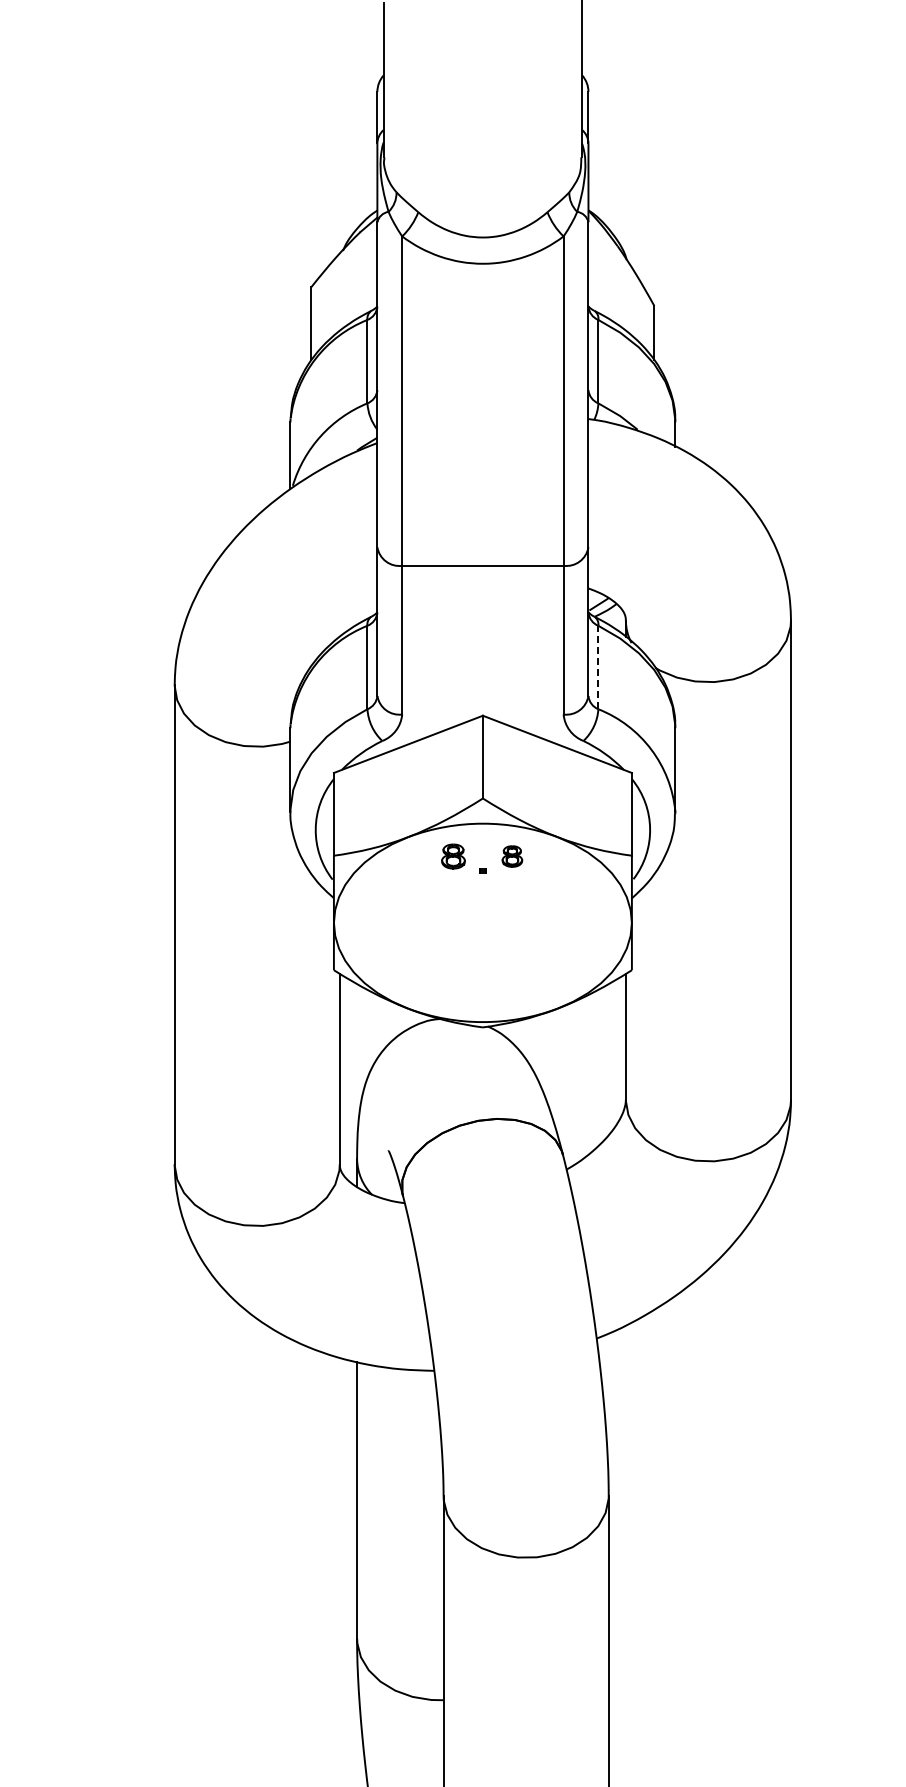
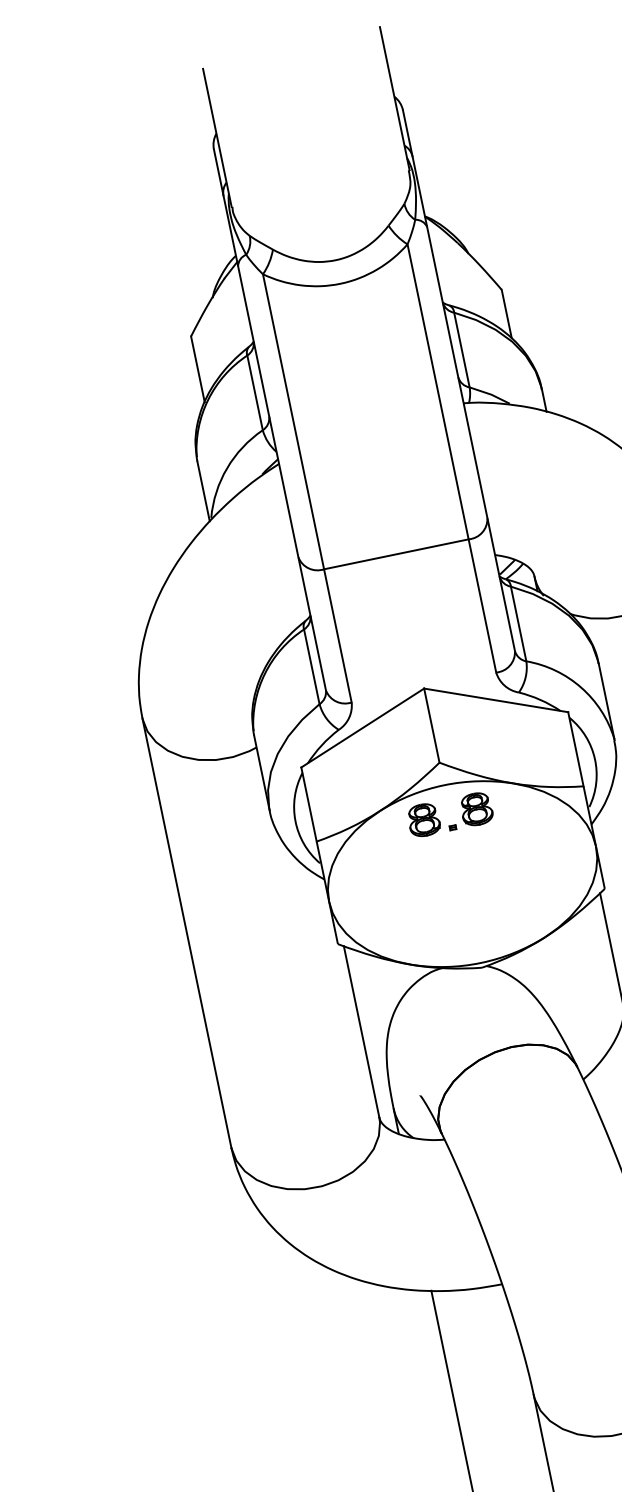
line: (598, 667) -> (518, 623), dashed -> solid
part: (453, 856) -> (423, 820), size x1.43
part: (512, 856) -> (476, 809), size x1.67

